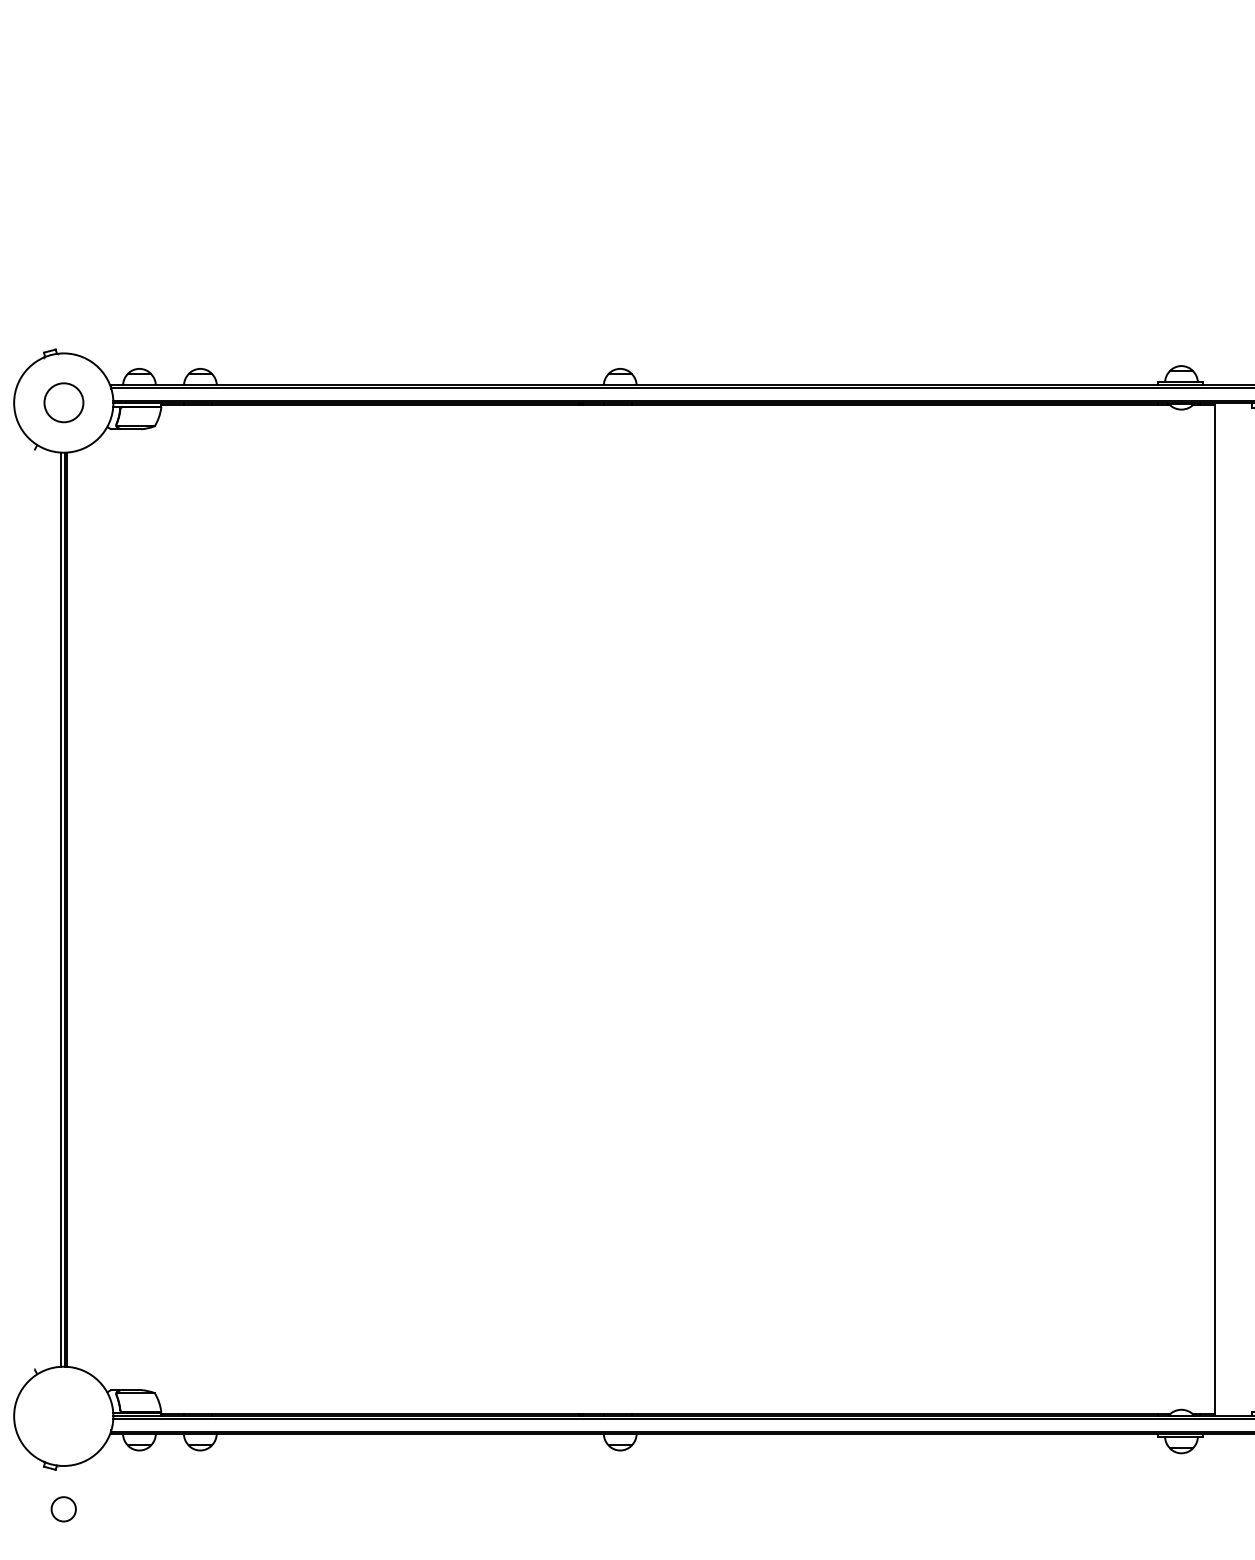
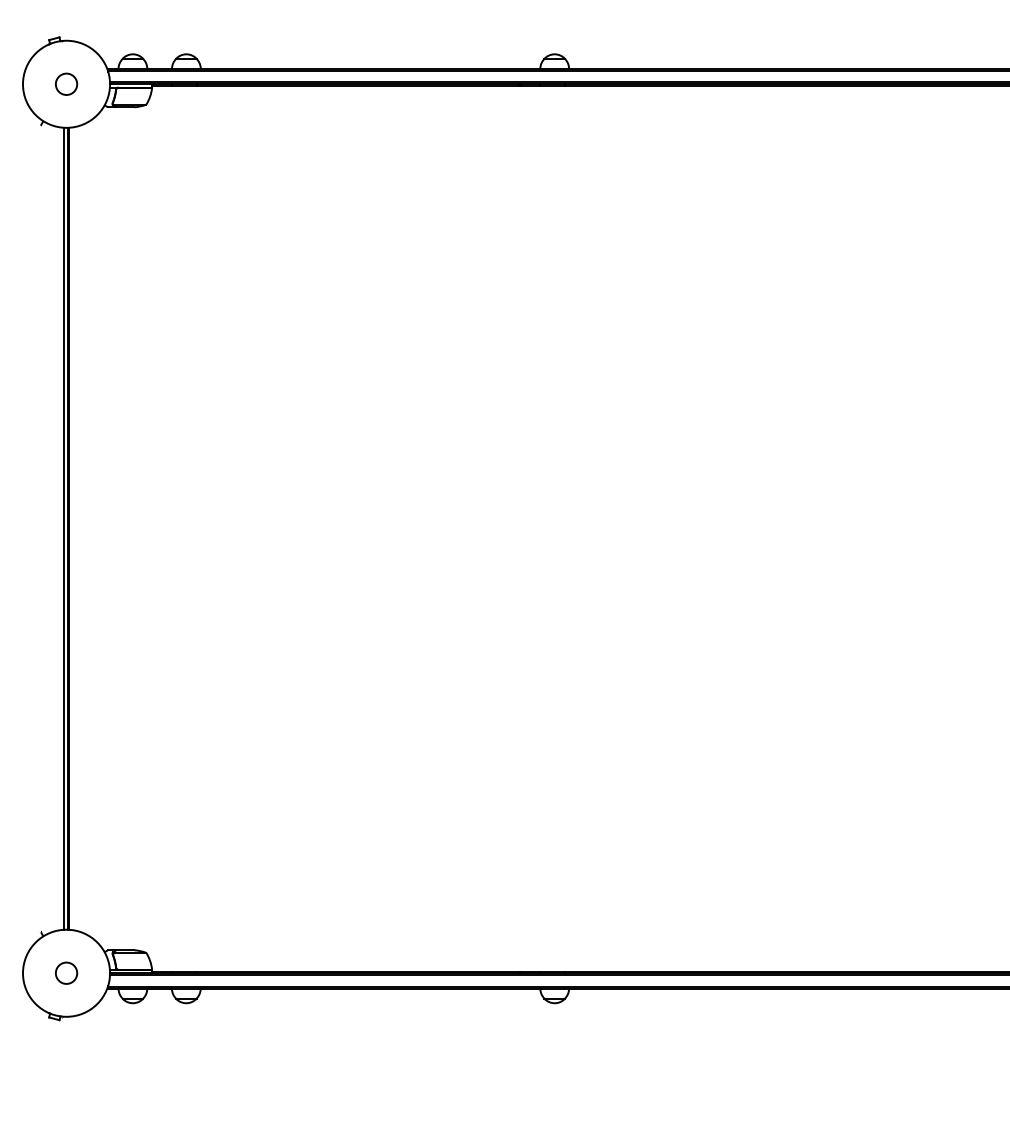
circle: (63, 403) -> (66, 84), size x0.62
circle: (63, 1509) -> (66, 973), moved

